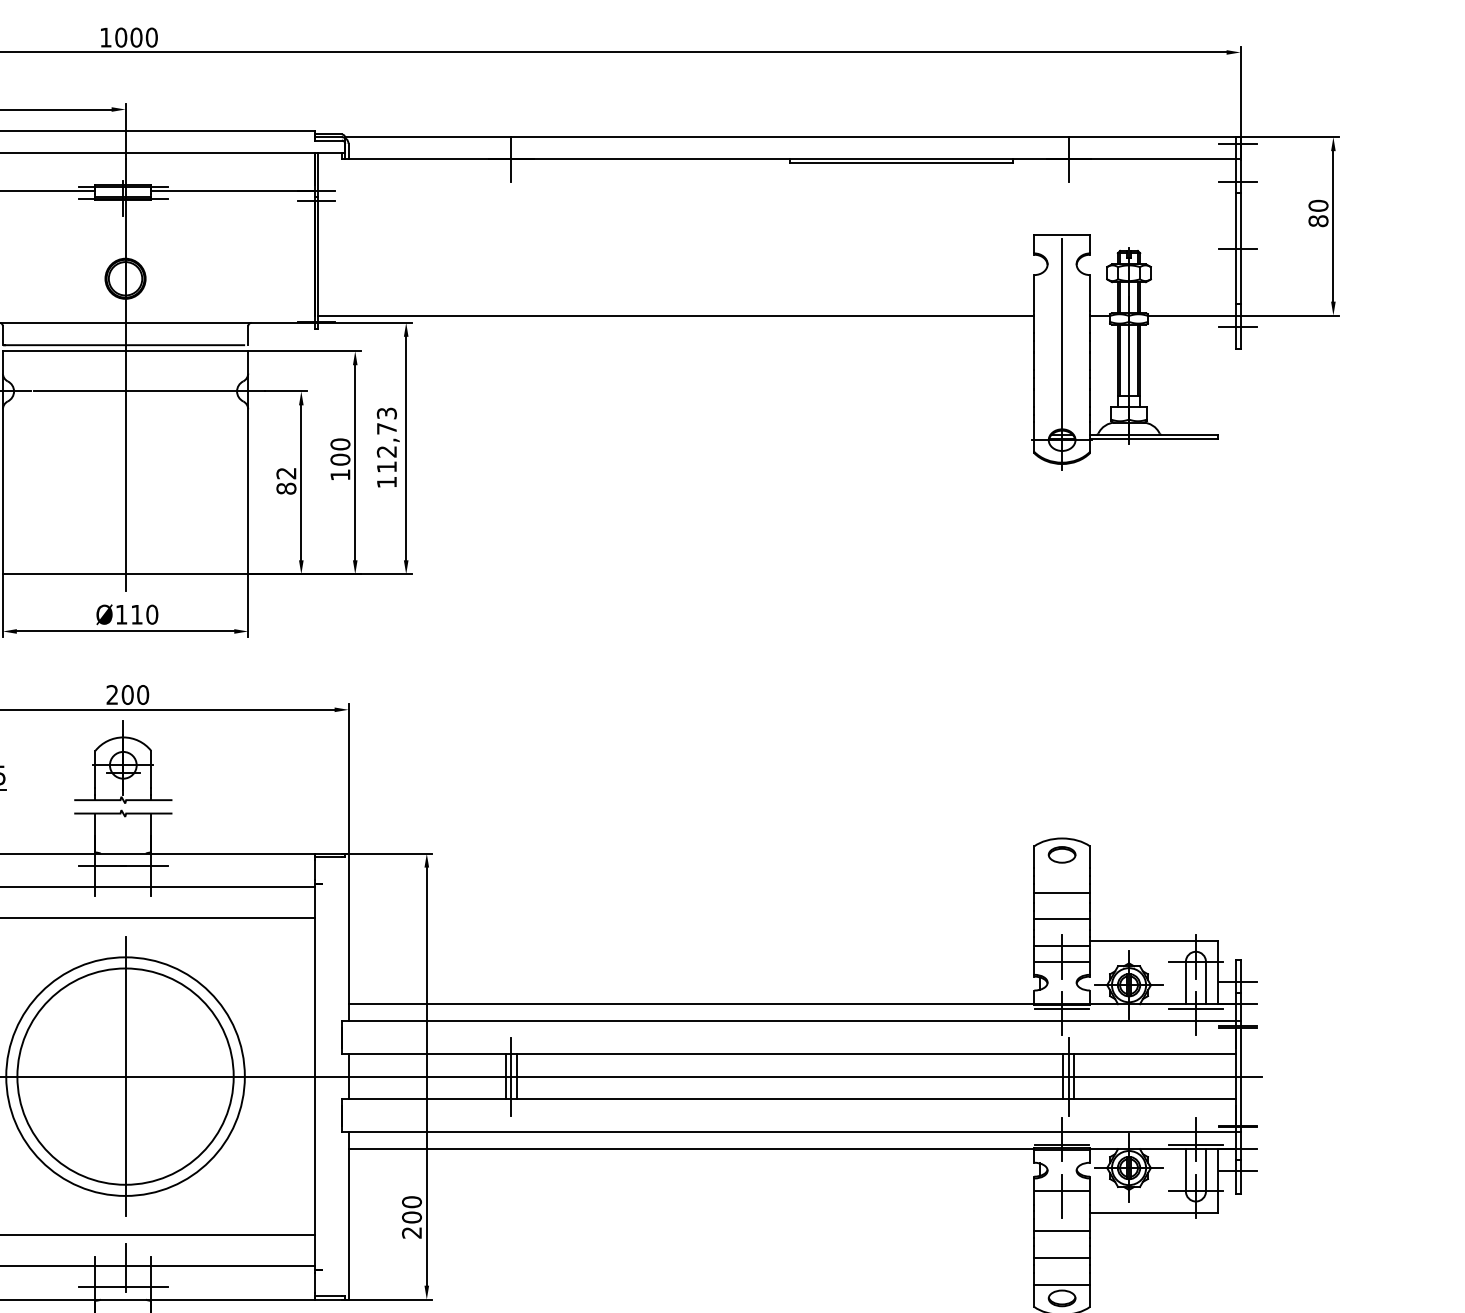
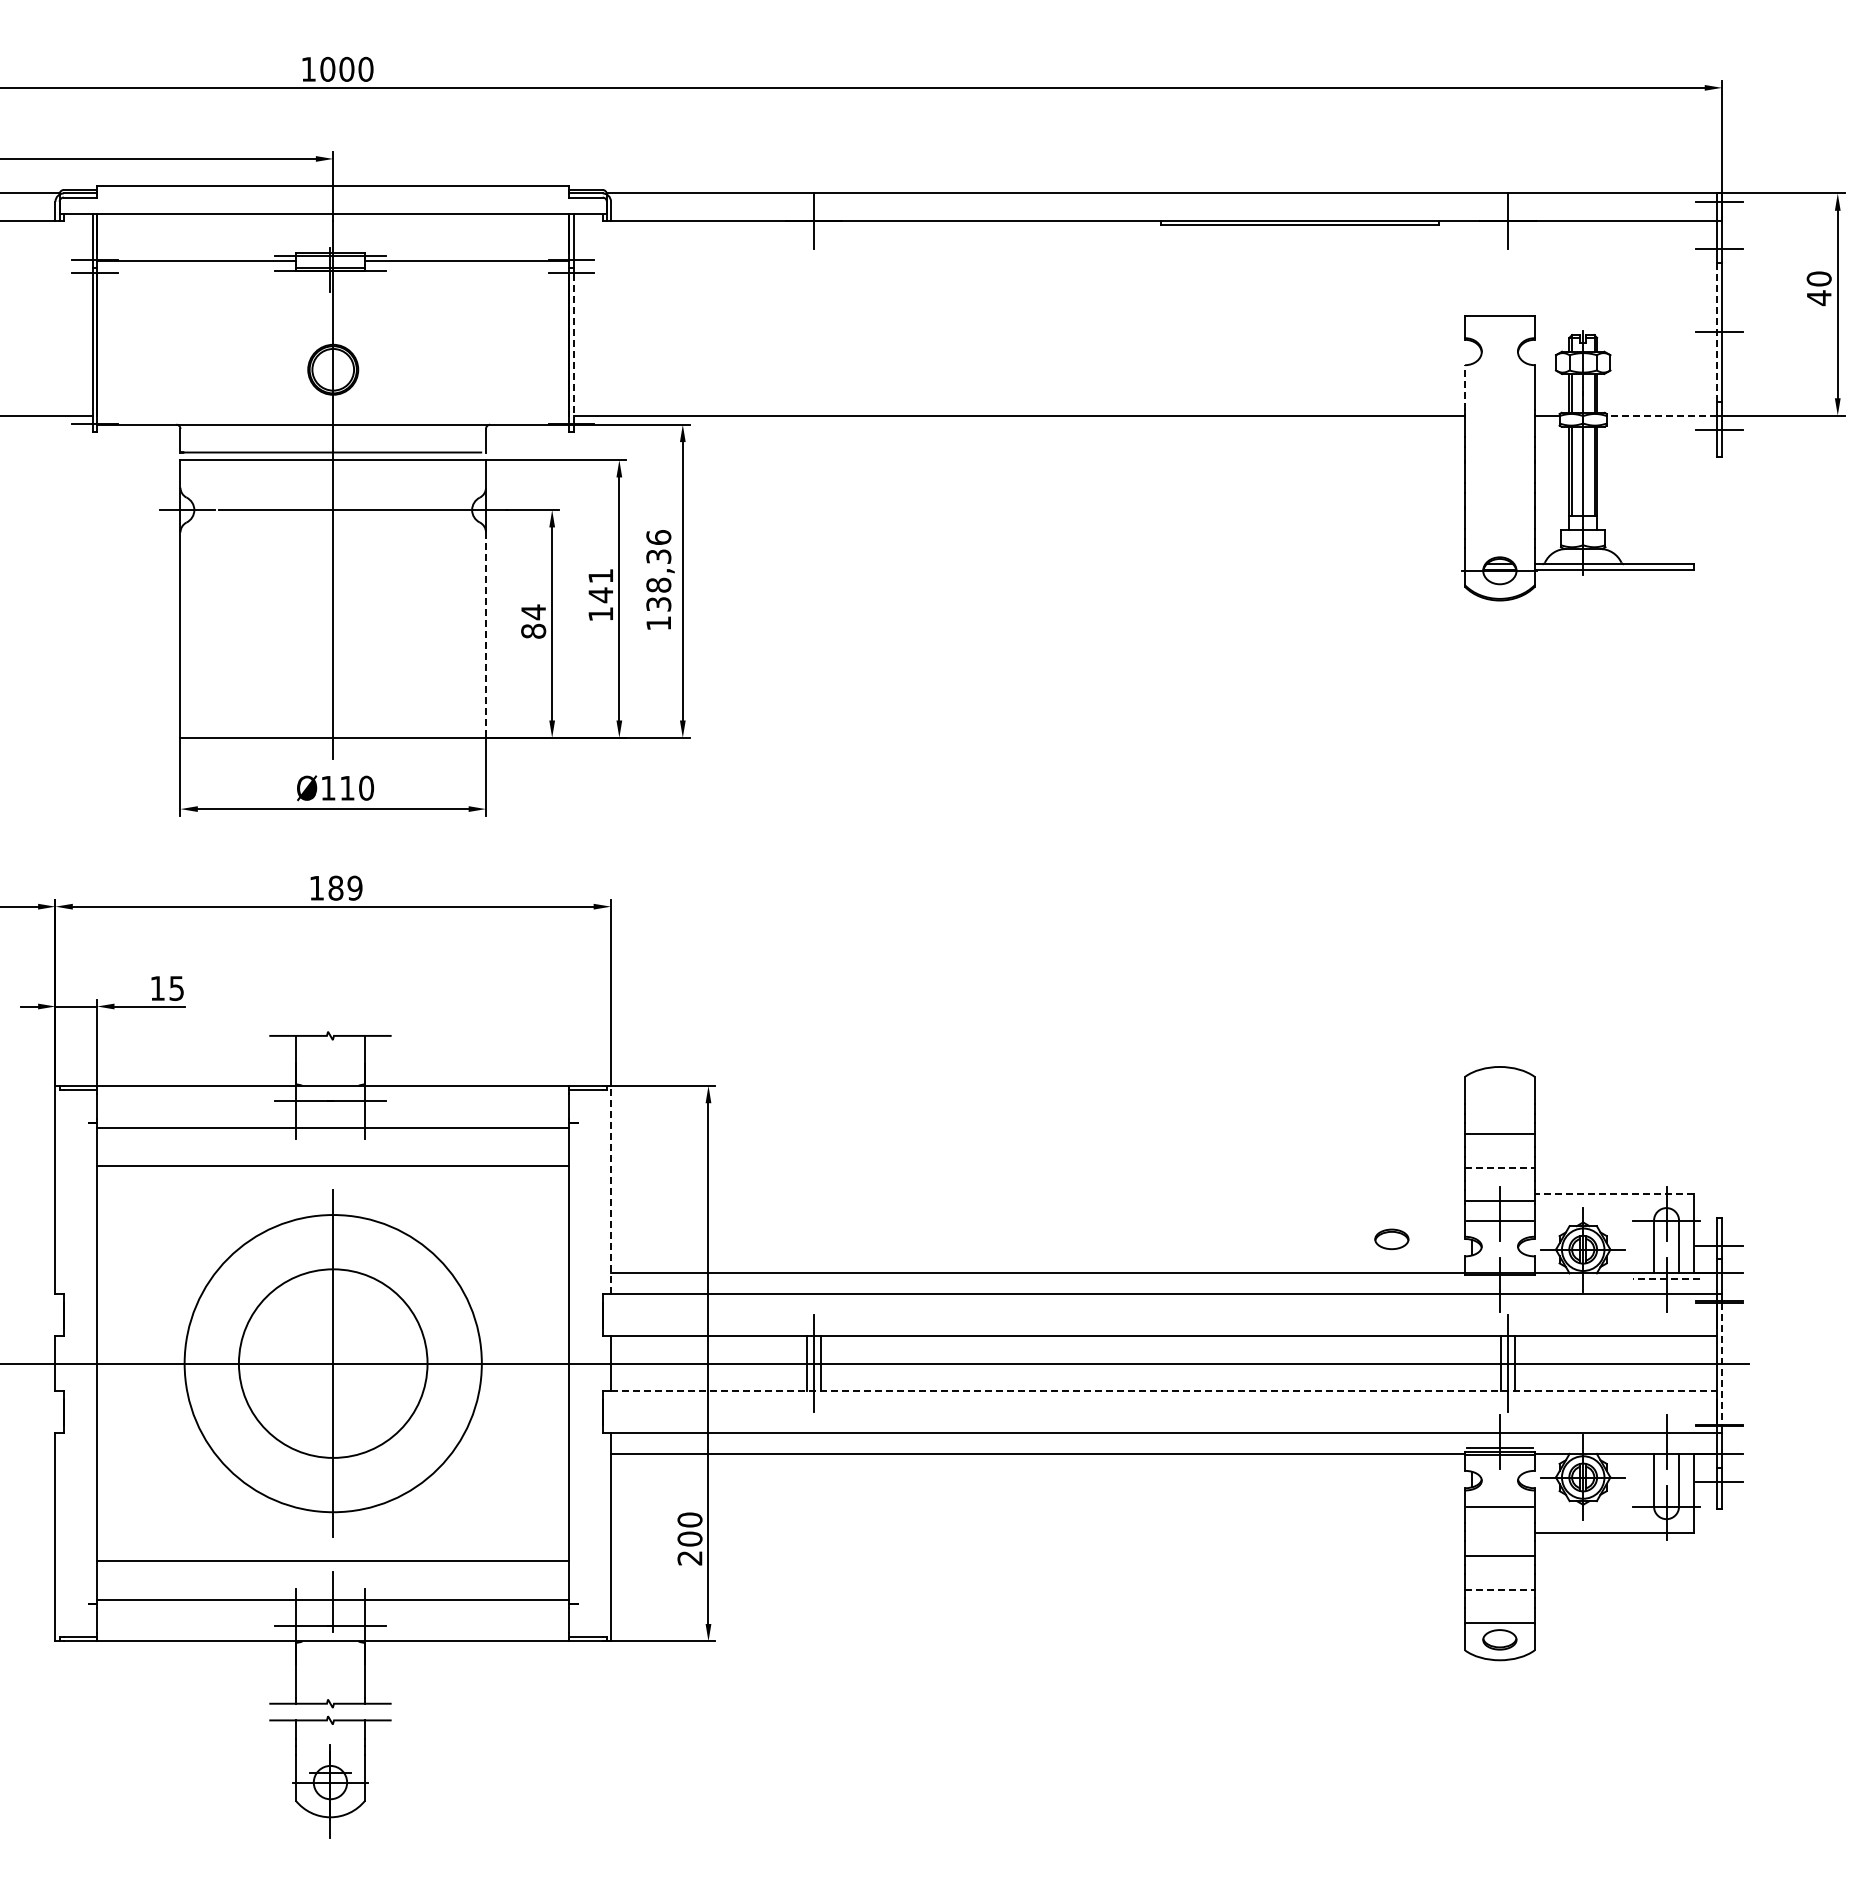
text: (1317, 221) -> (1818, 298), 80 -> 40
line: (1236, 248) -> (1716, 332), solid -> dashed
line: (318, 261) -> (573, 348), solid -> dashed
line: (1034, 293) -> (1465, 387), solid -> dashed
line: (1191, 315) -> (1661, 415), solid -> dashed
line: (1061, 354) -> (1499, 464), removed
text: (386, 439) -> (658, 570), 112,73 -> 138,36
text: (340, 451) -> (600, 585), 100 -> 141
text: (286, 473) -> (533, 612), 82 -> 84
line: (248, 492) -> (486, 635), solid -> dashed
text: (127, 694) -> (335, 887), 200 -> 189
part: (123, 761) -> (330, 971), removed
part: (1061, 854) -> (1391, 1239), moved
line: (1061, 919) -> (1499, 1167), solid -> dashed
line: (348, 936) -> (611, 1189), solid -> dashed
line: (1154, 940) -> (1614, 1194), solid -> dashed
line: (1061, 1008) -> (1499, 1278), removed
line: (1195, 1008) -> (1666, 1278), solid -> dashed
circle: (124, 1076) -> (332, 1363), size x0.7
line: (1240, 1077) -> (1722, 1364), solid -> dashed
line: (792, 1099) -> (1163, 1391), solid -> dashed
line: (1195, 1144) -> (1666, 1448), removed
line: (1061, 1196) -> (1499, 1512), removed
line: (1061, 1257) -> (1499, 1589), solid -> dashed

